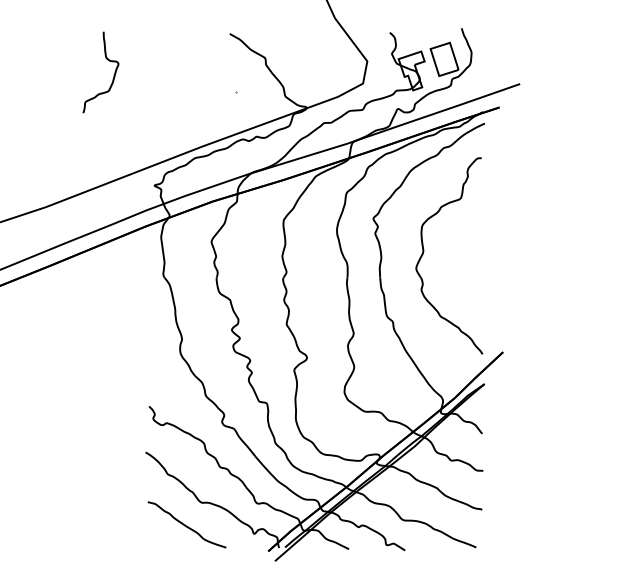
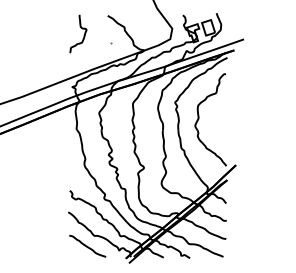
curve: (105, 60) -> (80, 28), moved

